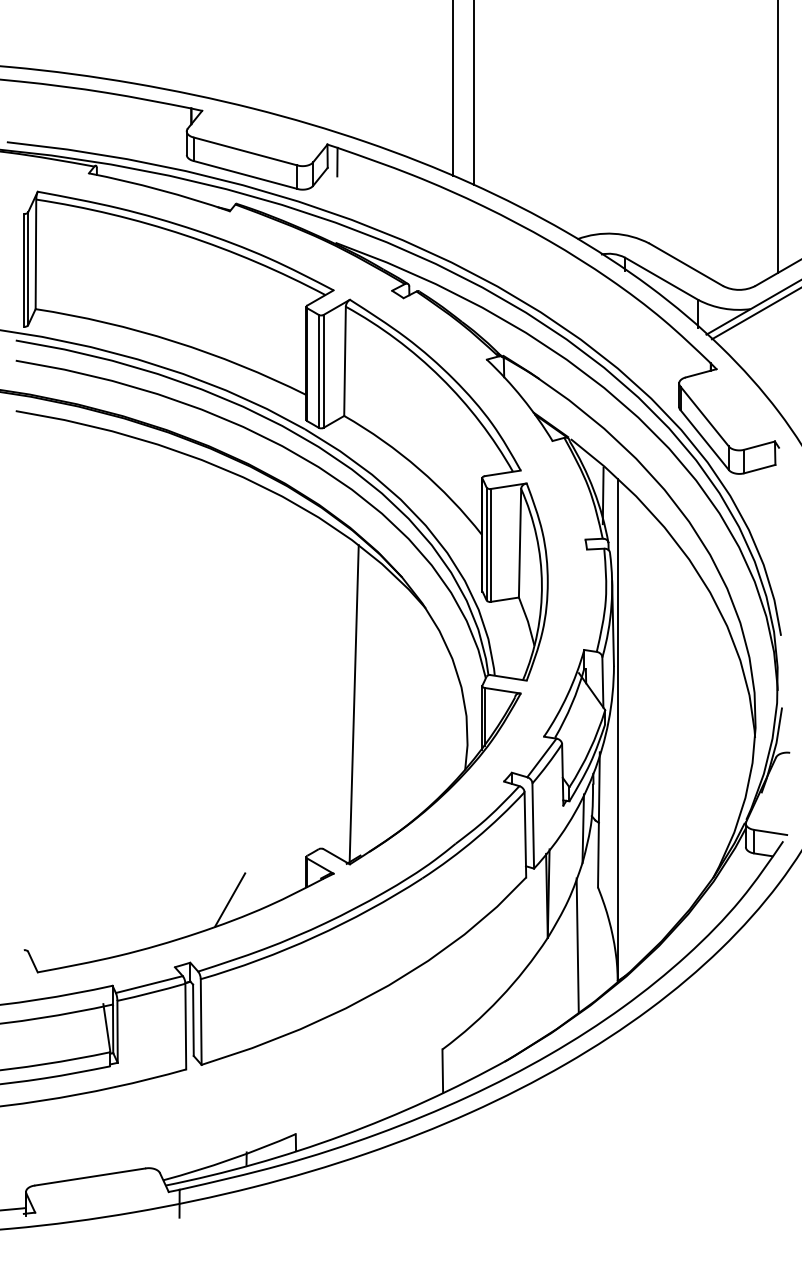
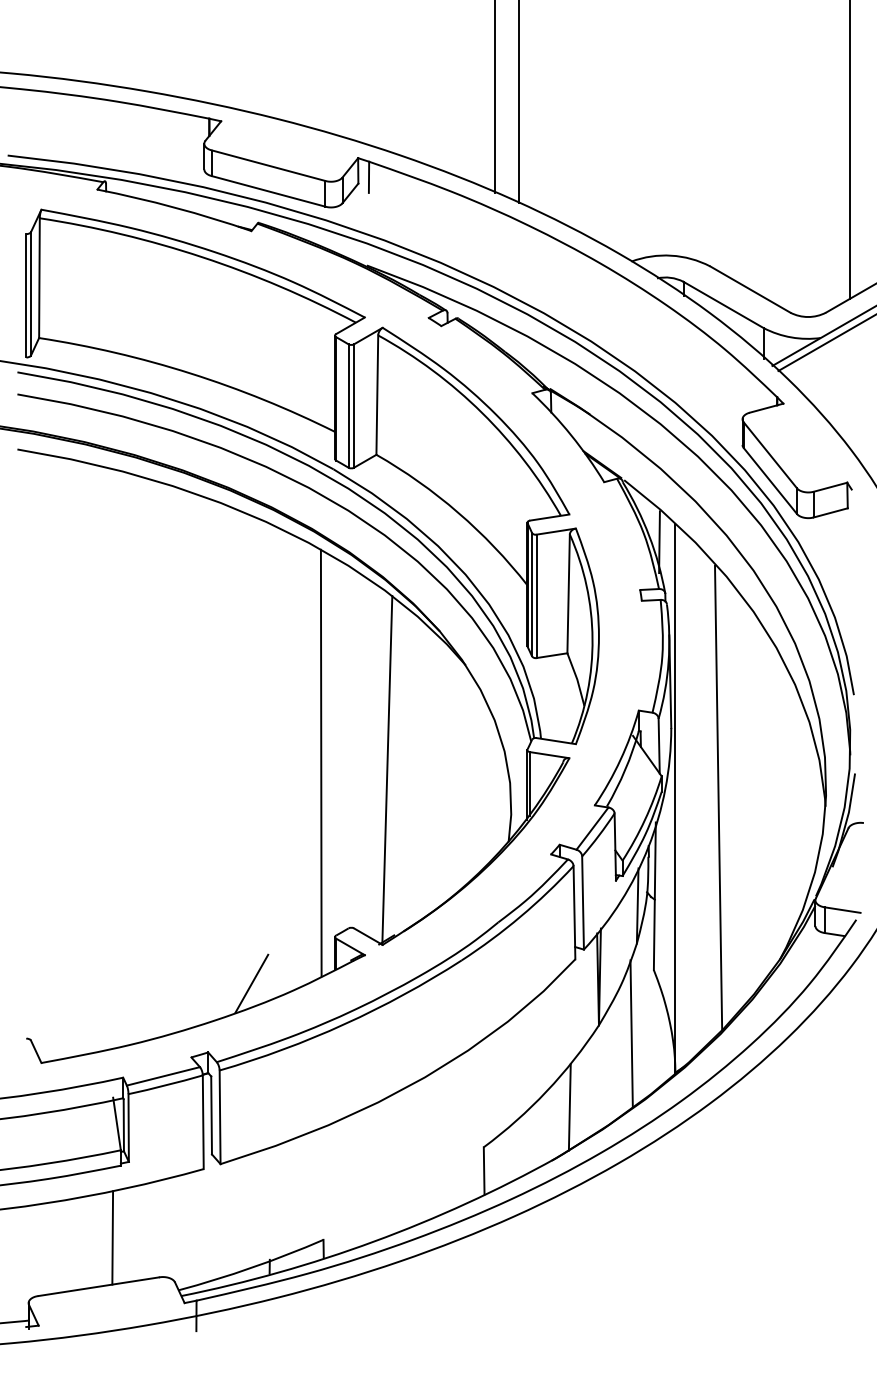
line: (293, 697) -> (320, 762), added
line: (656, 729) -> (717, 797), added
line: (520, 1012) -> (569, 1106), added
line: (102, 1132) -> (112, 1238), added

